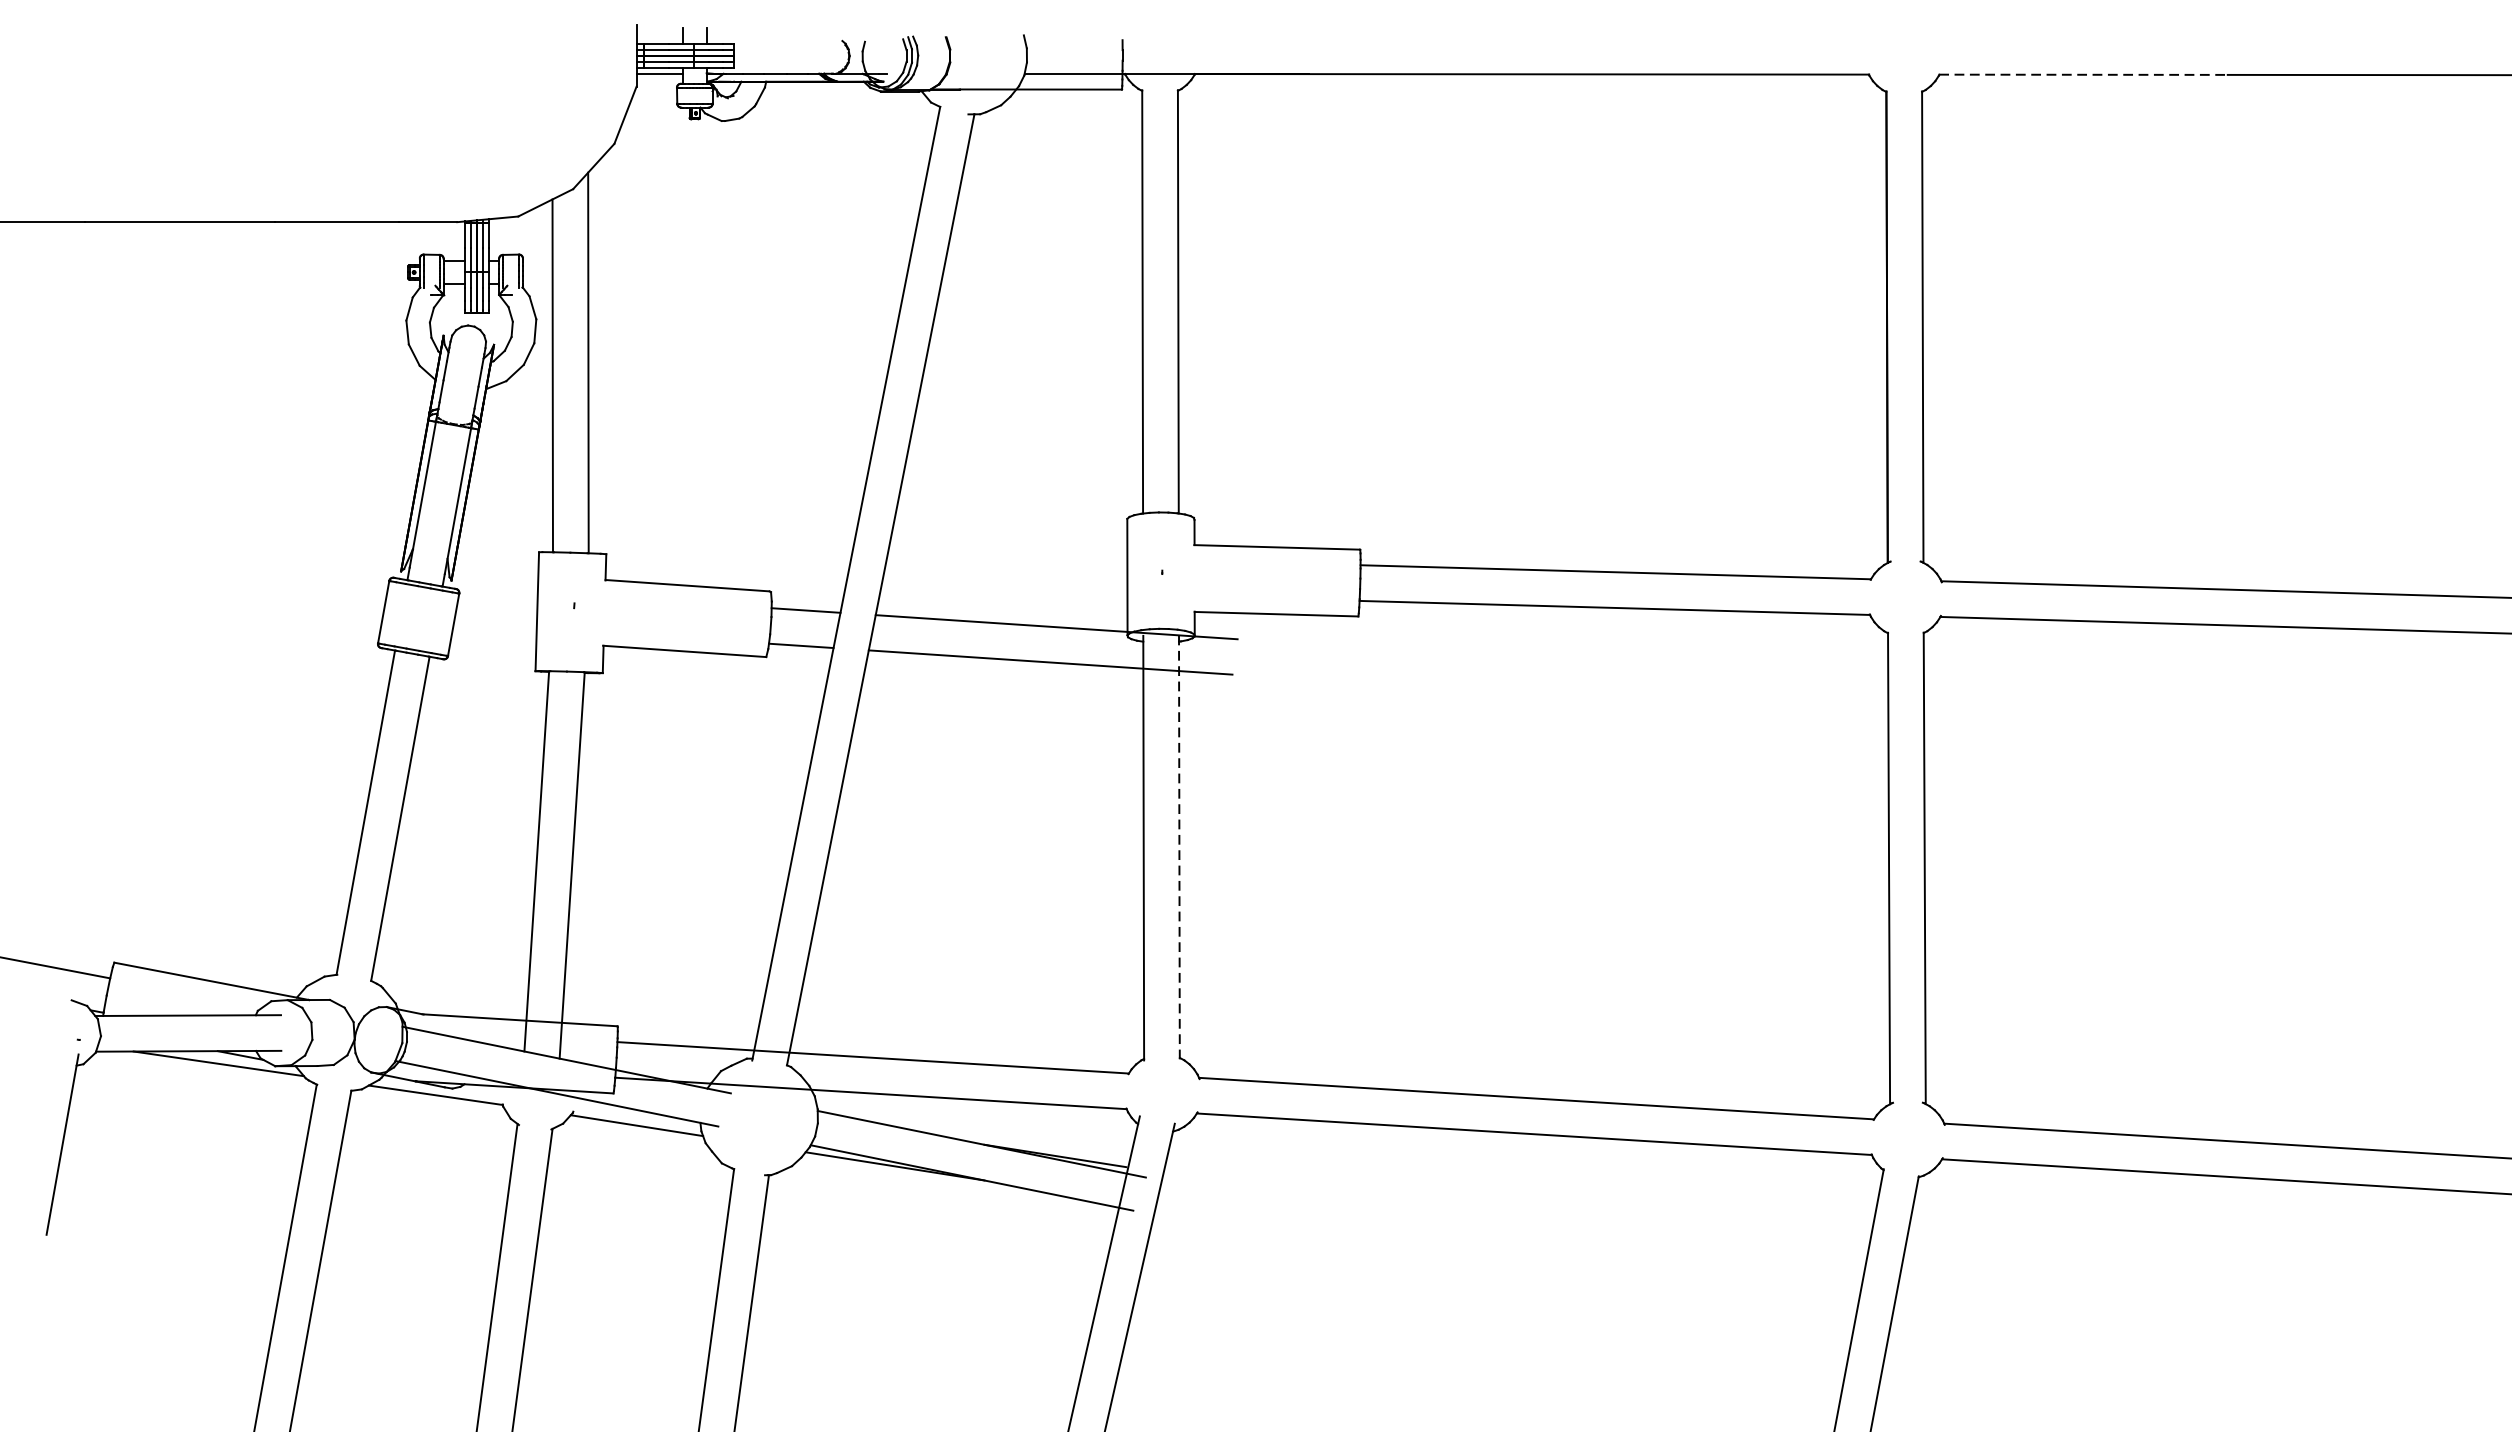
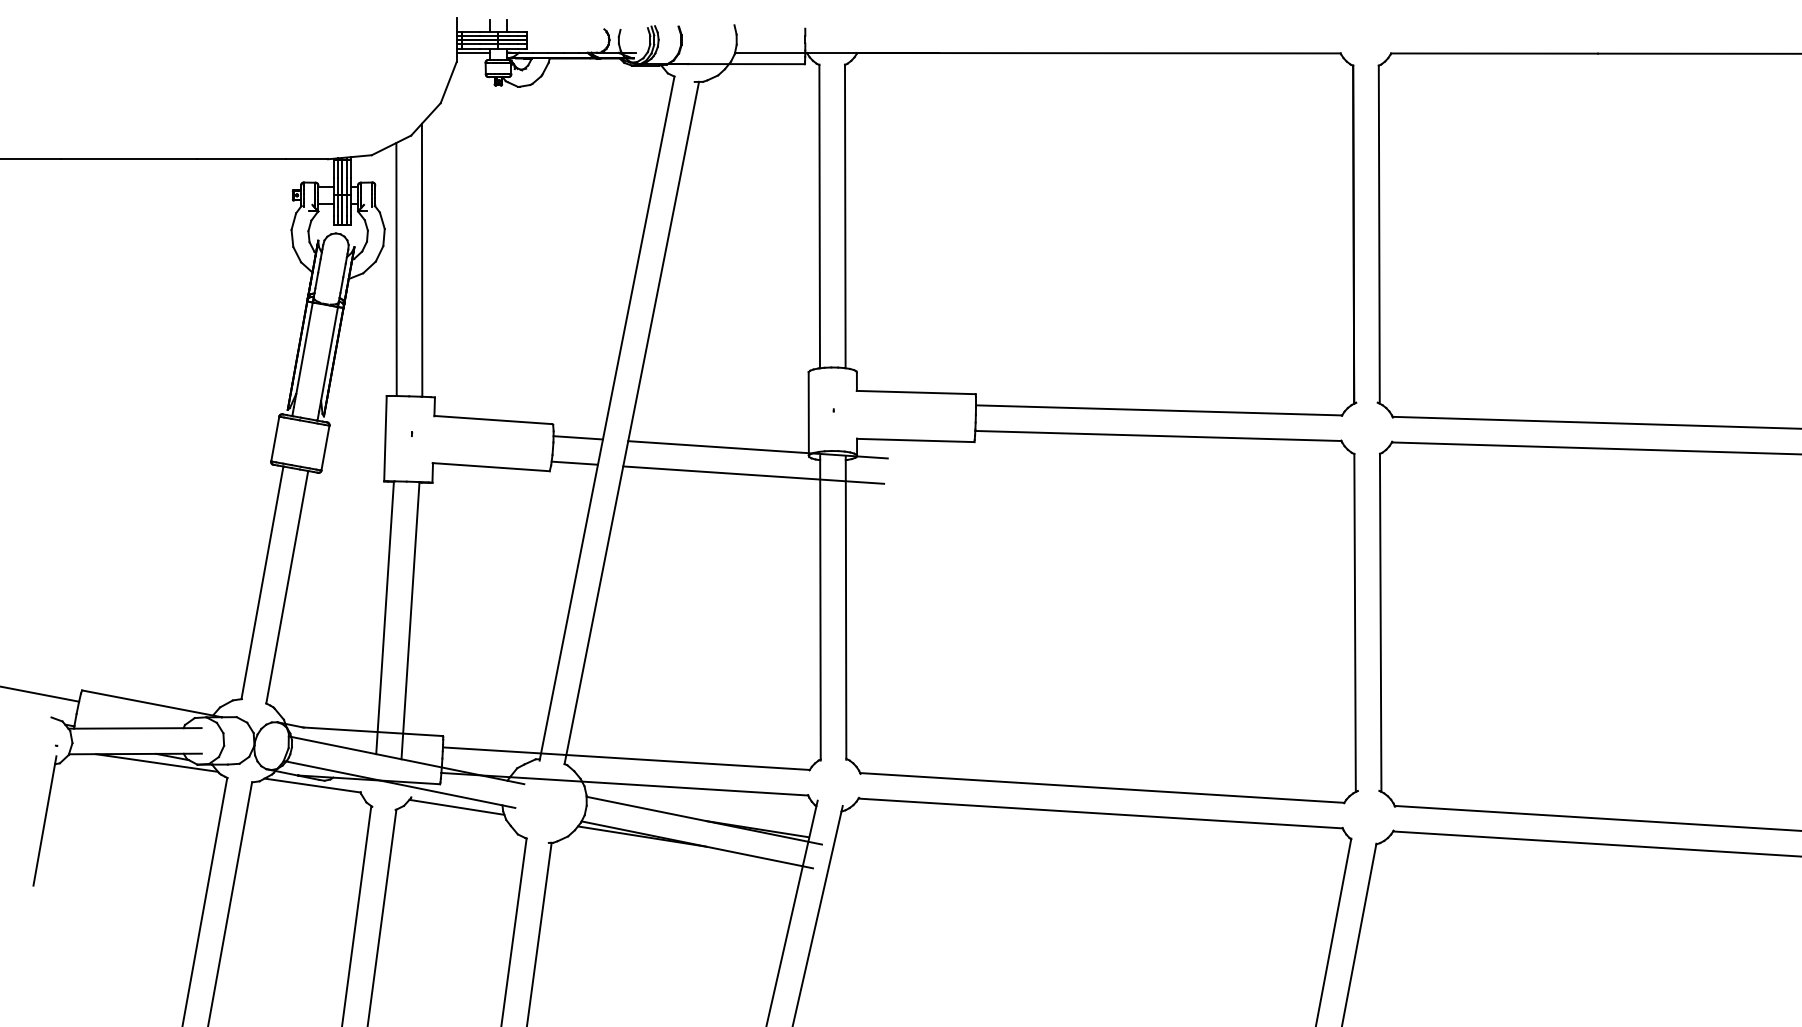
line: (2084, 74) -> (1495, 53), dashed -> solid
line: (1180, 847) -> (846, 607), dashed -> solid

